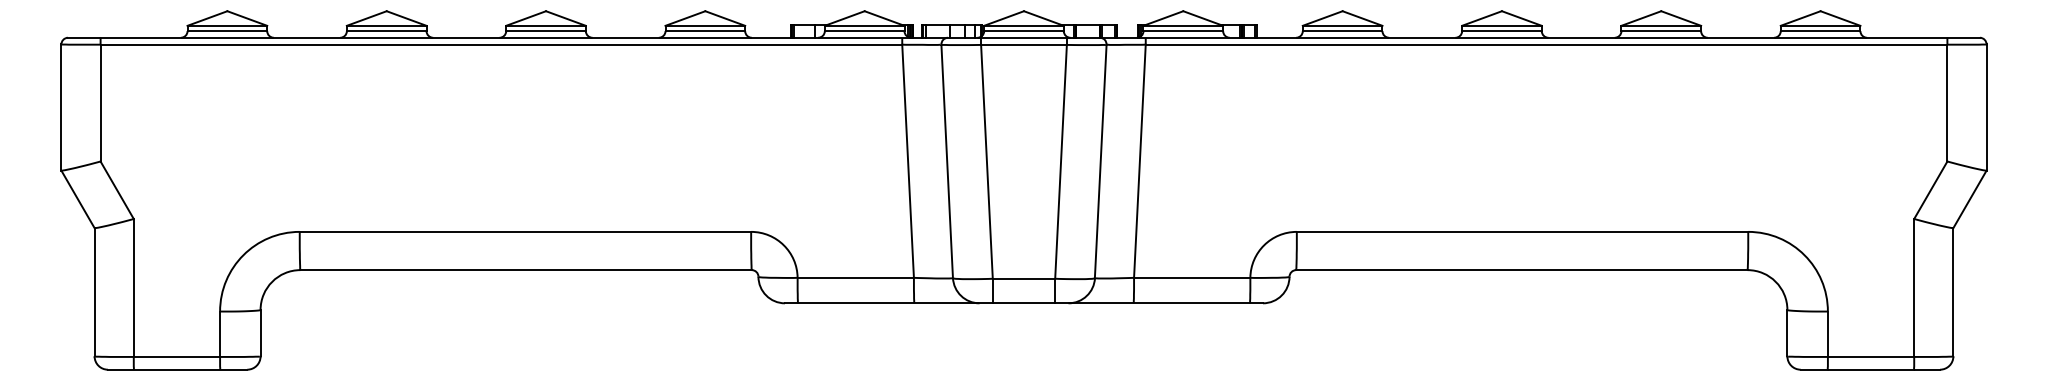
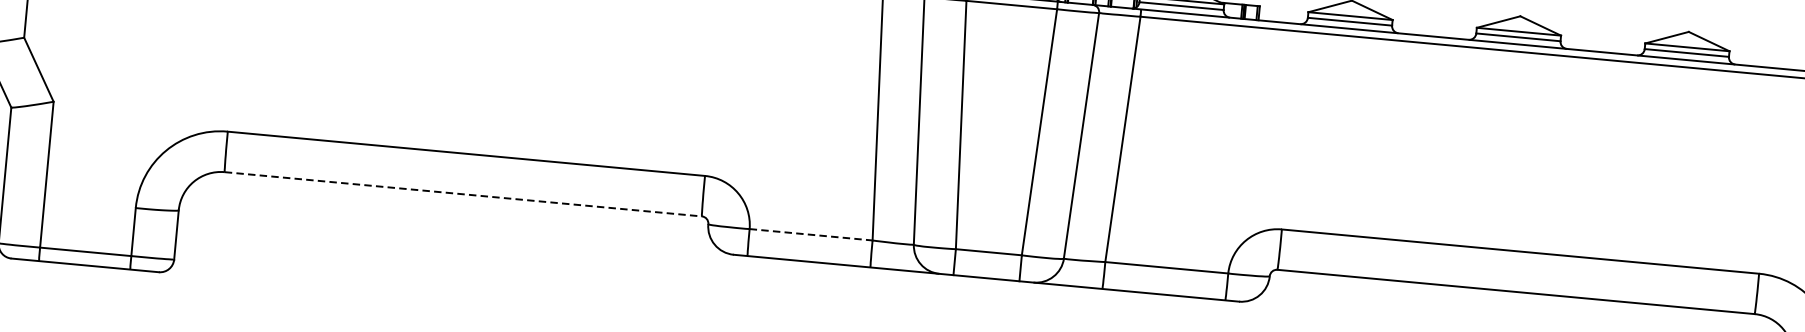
line: (526, 270) -> (463, 194), solid -> dashed
line: (856, 277) -> (811, 234), solid -> dashed

